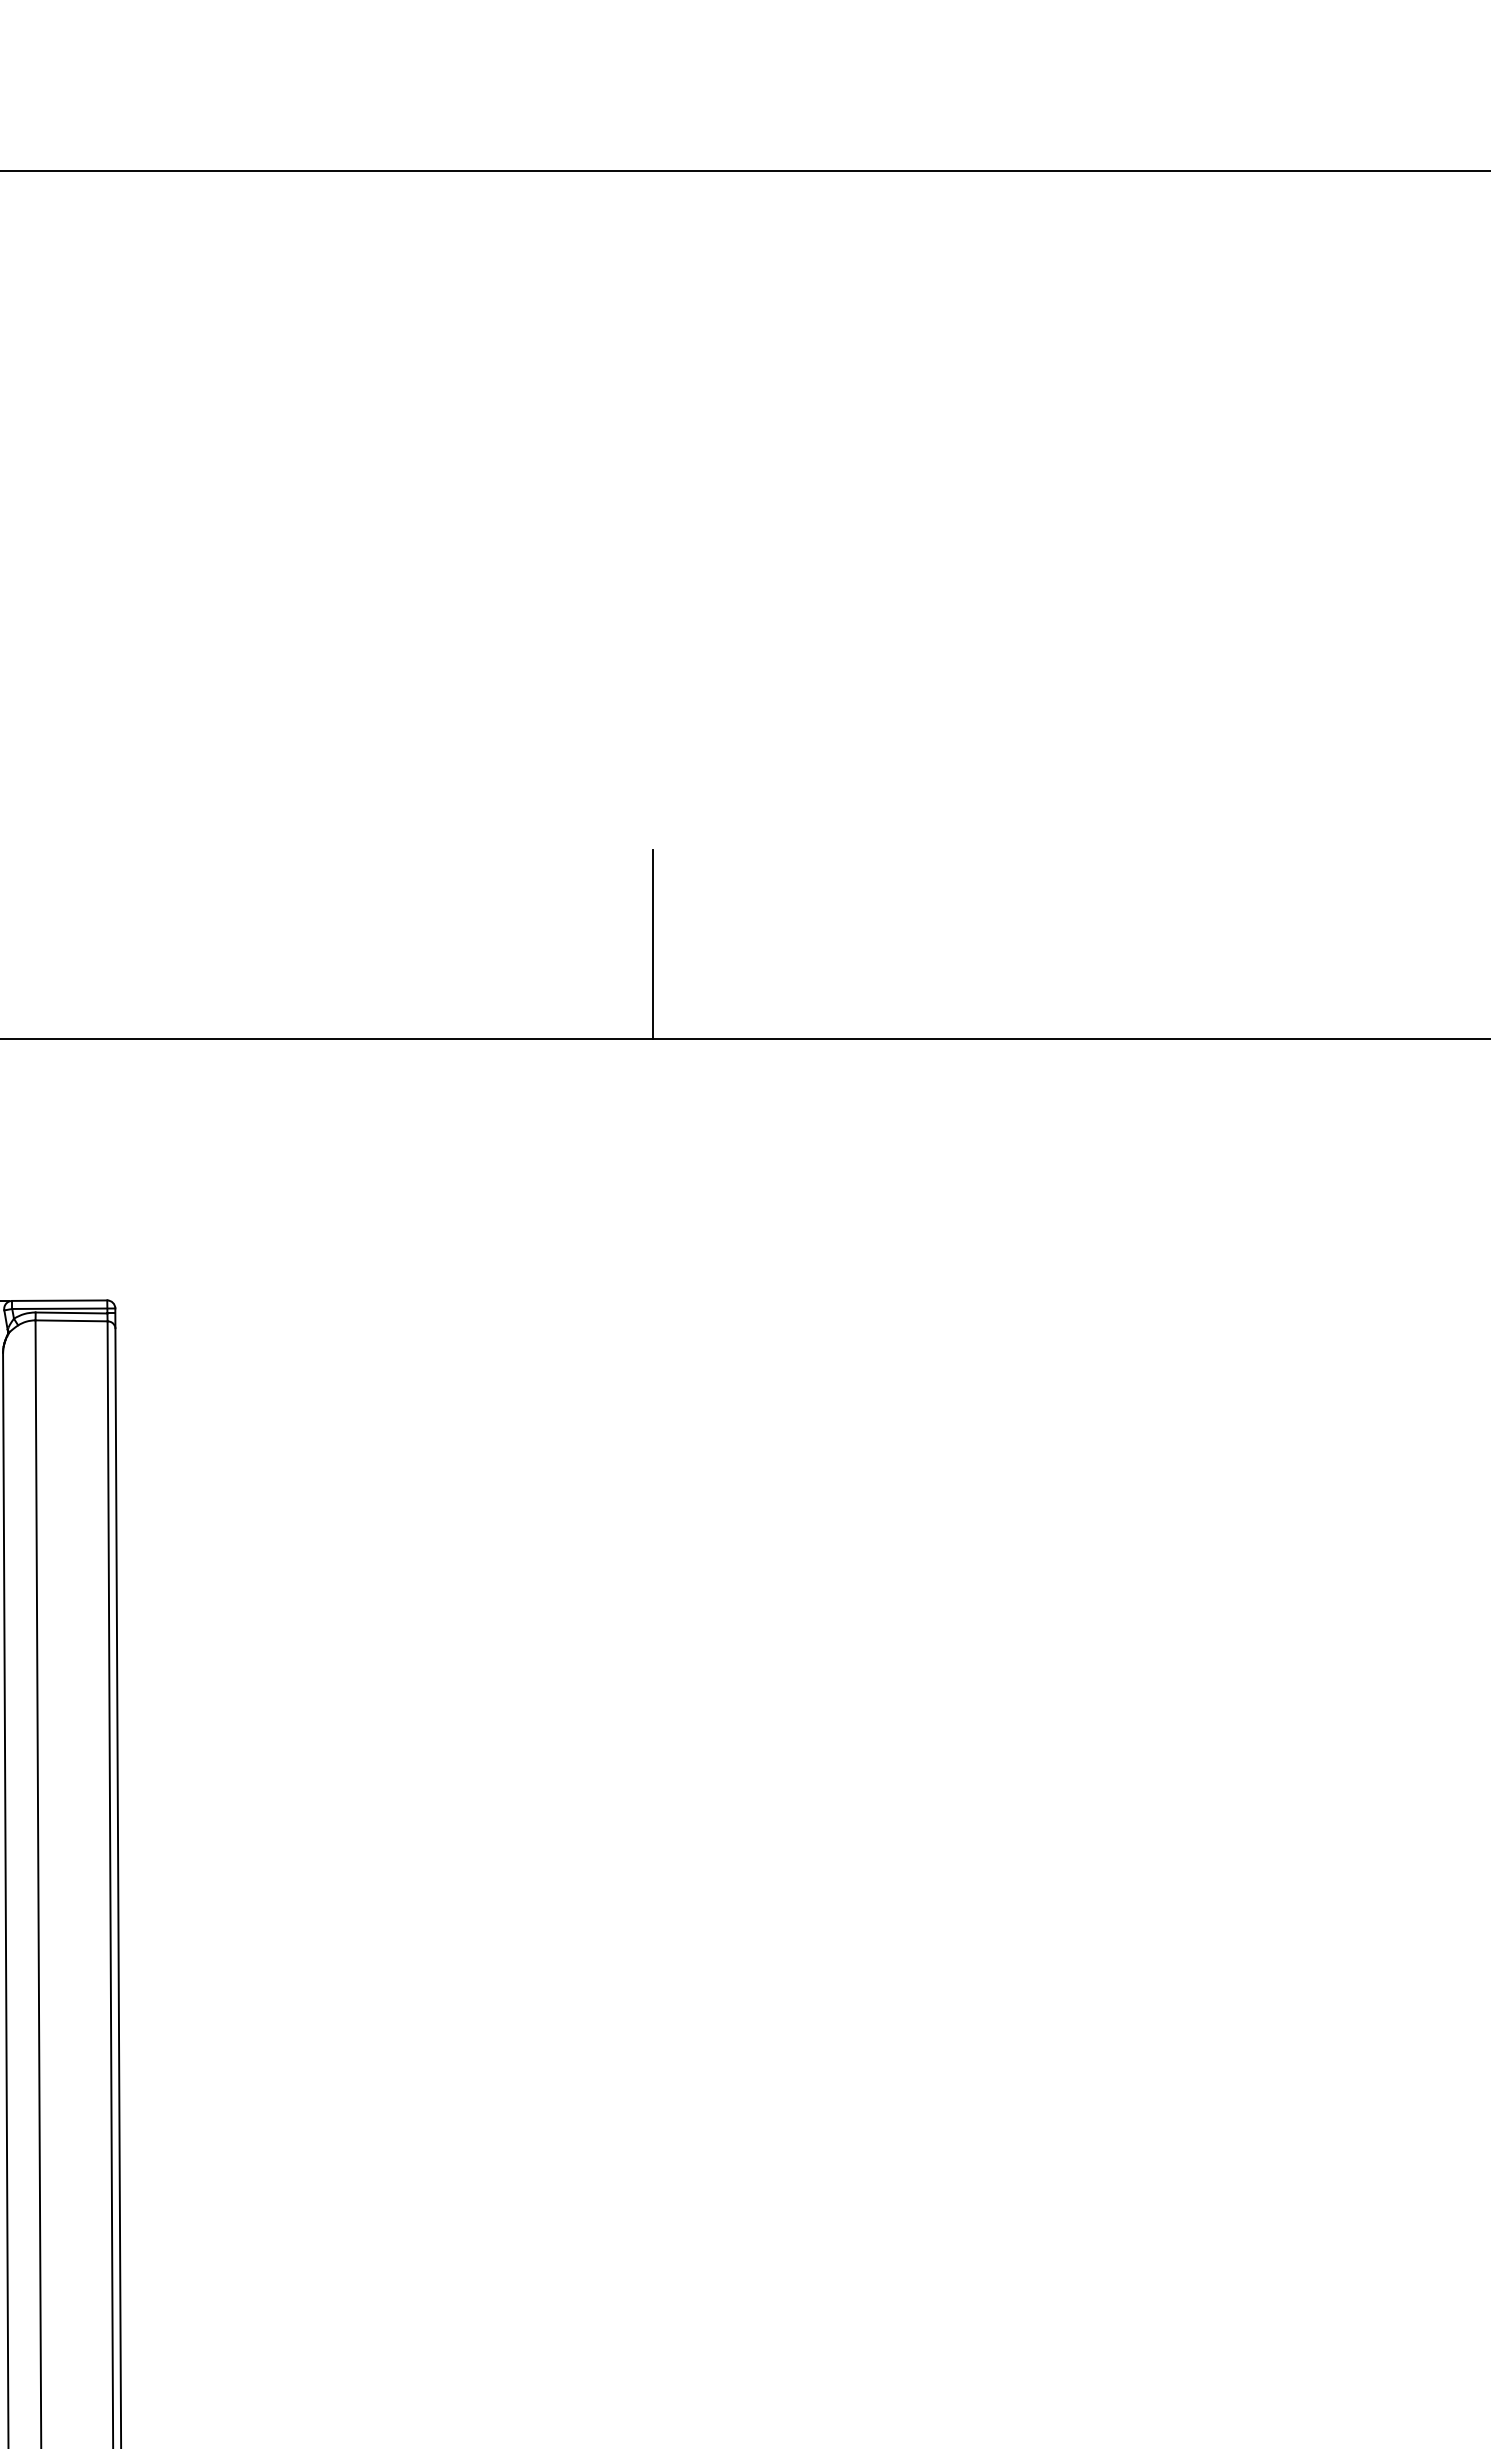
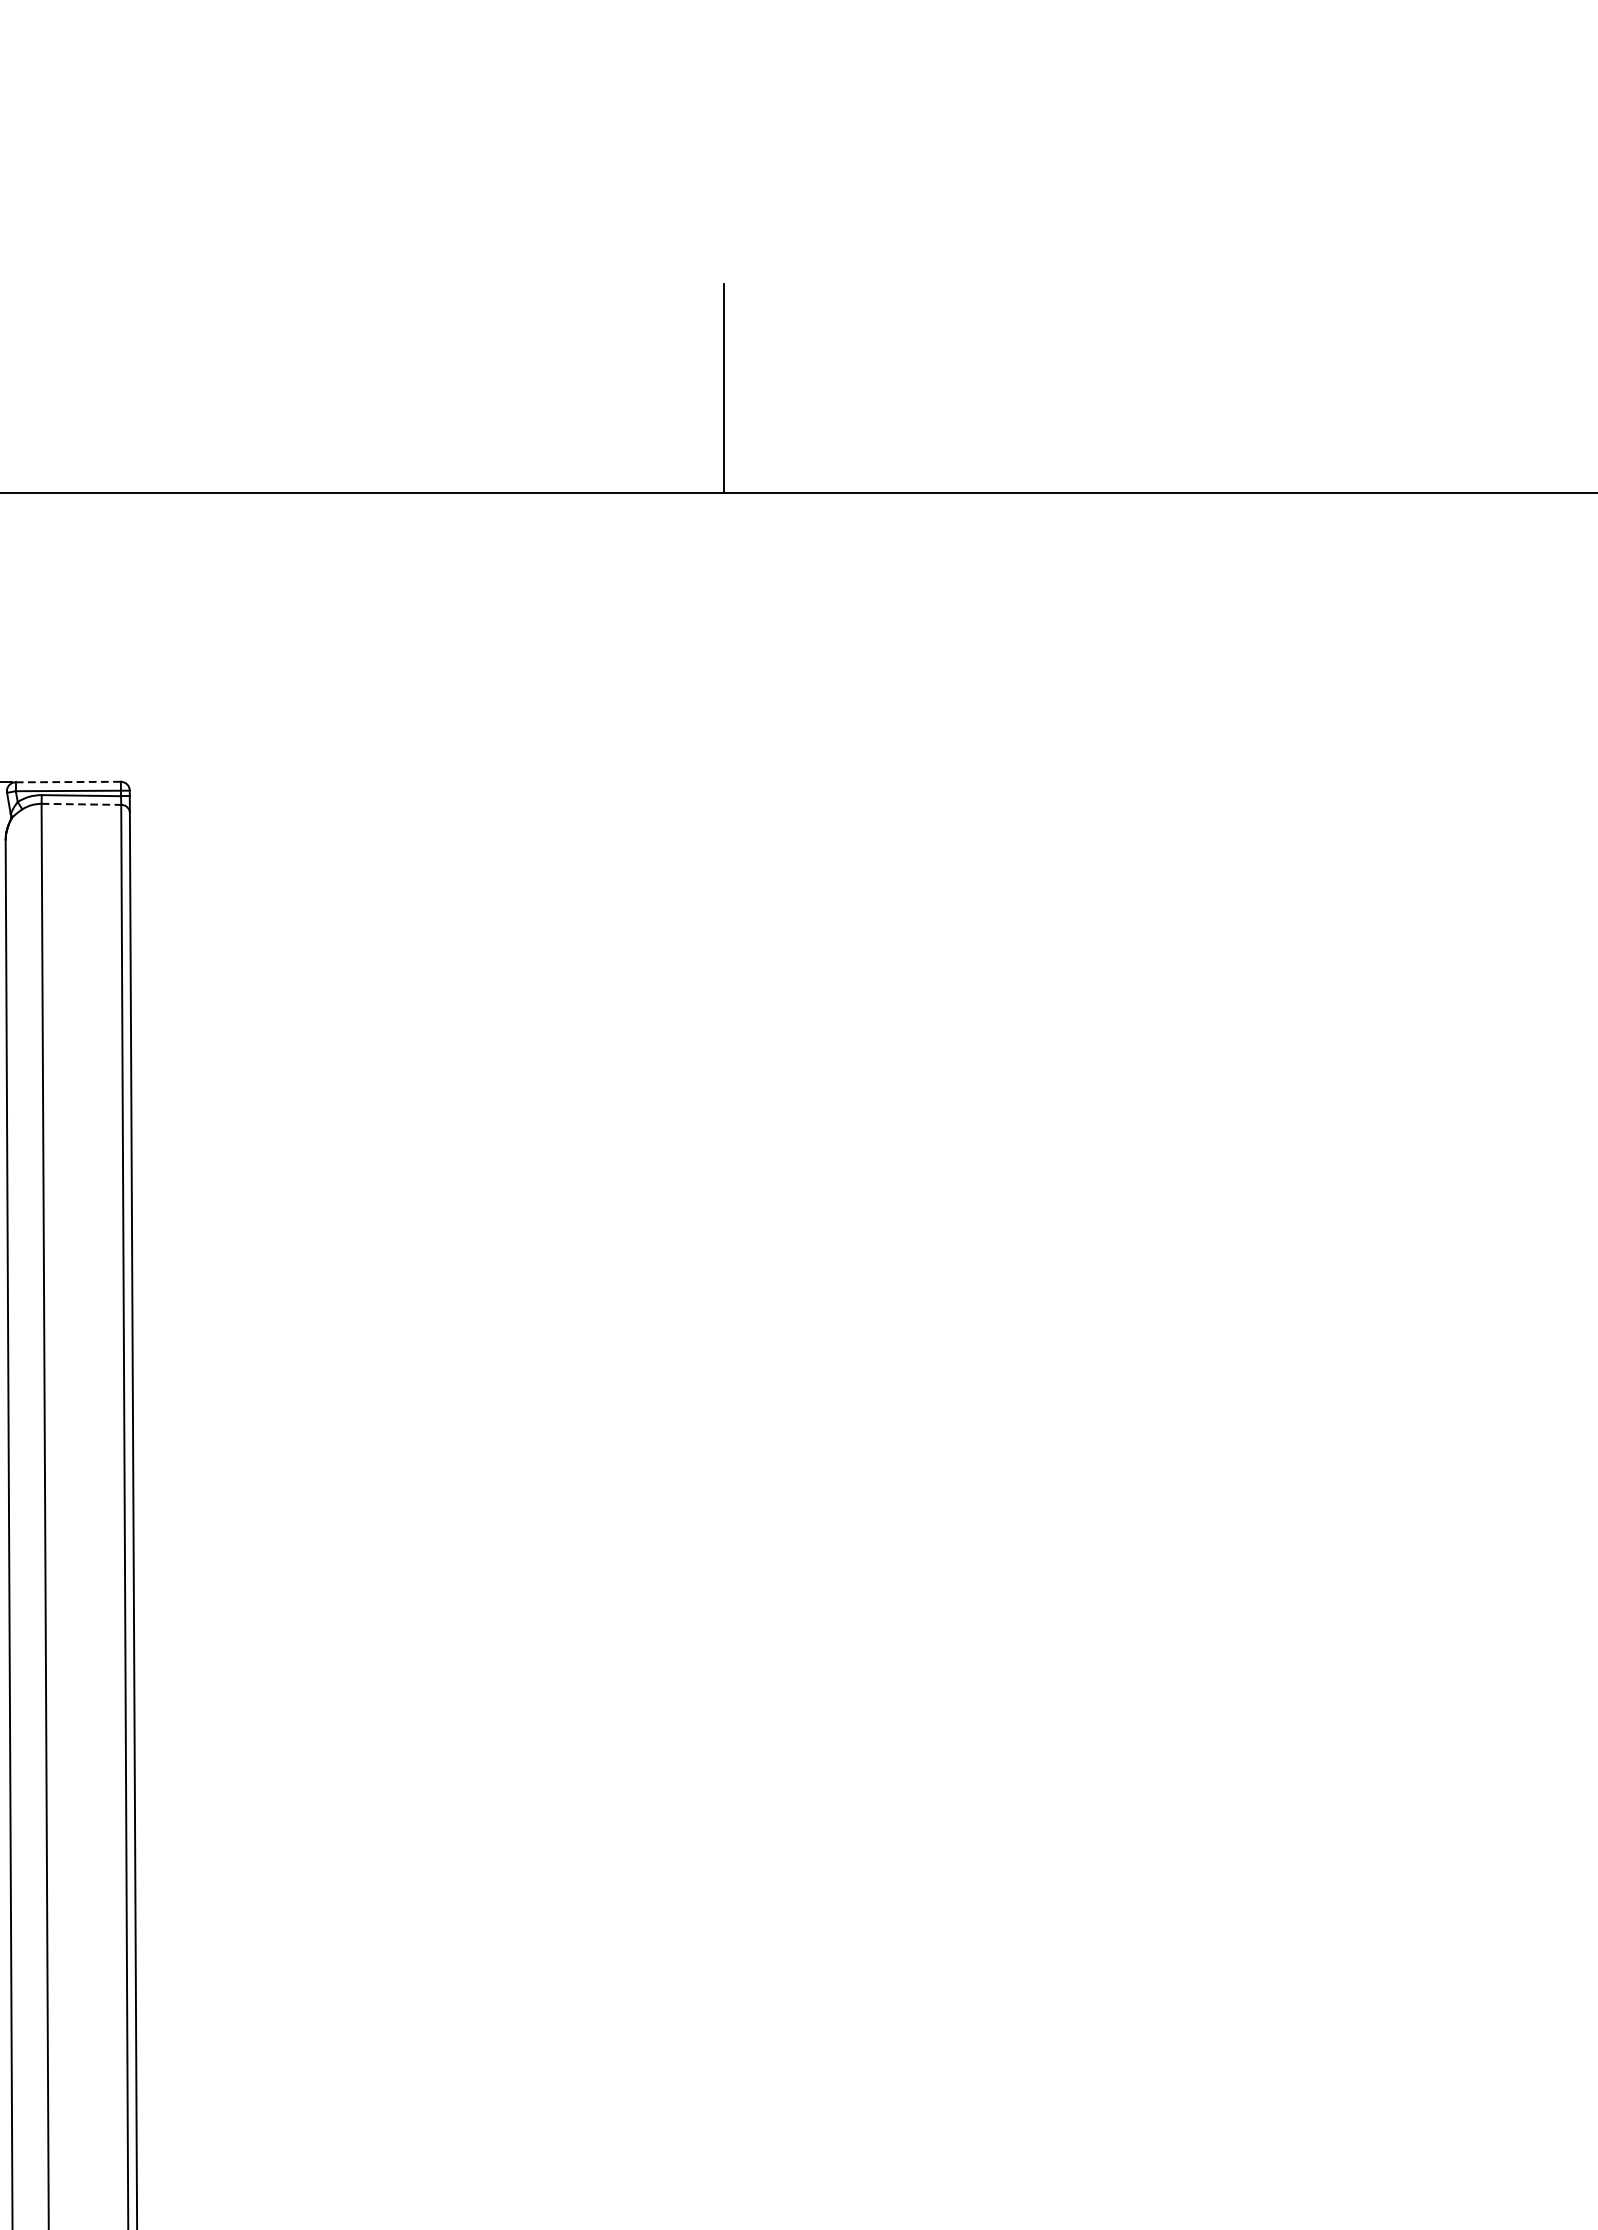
line: (59, 1300) -> (68, 781), solid -> dashed
line: (72, 1320) -> (82, 803), solid -> dashed

